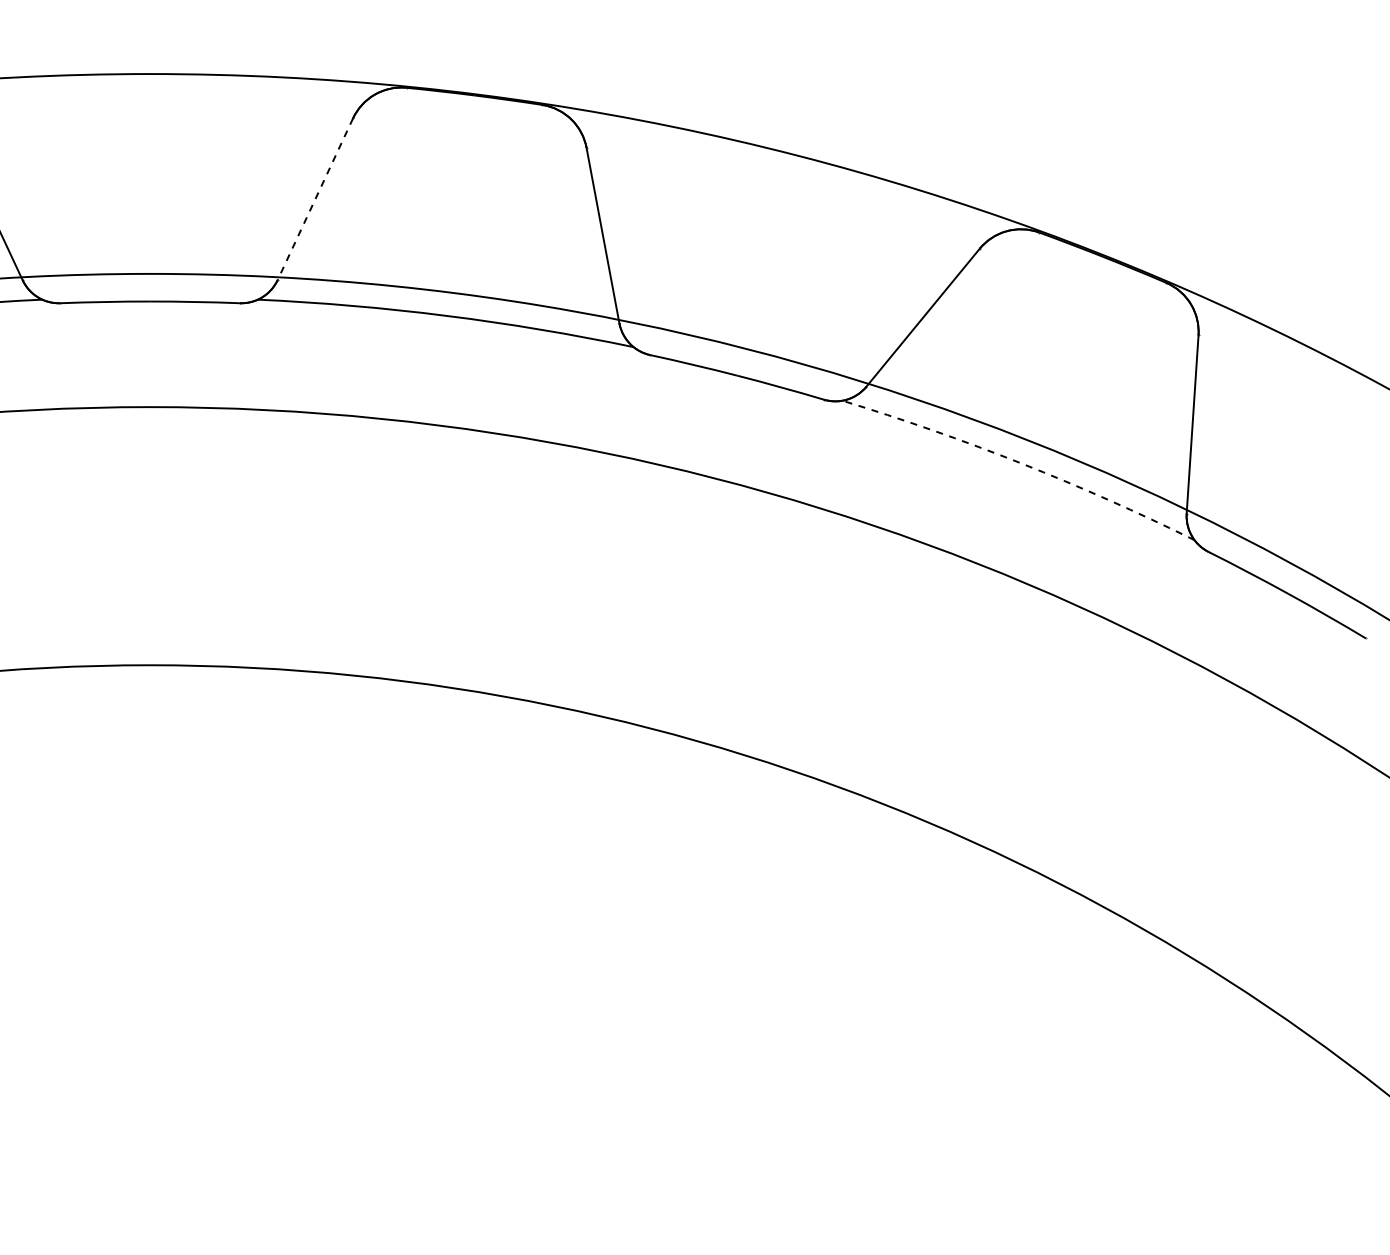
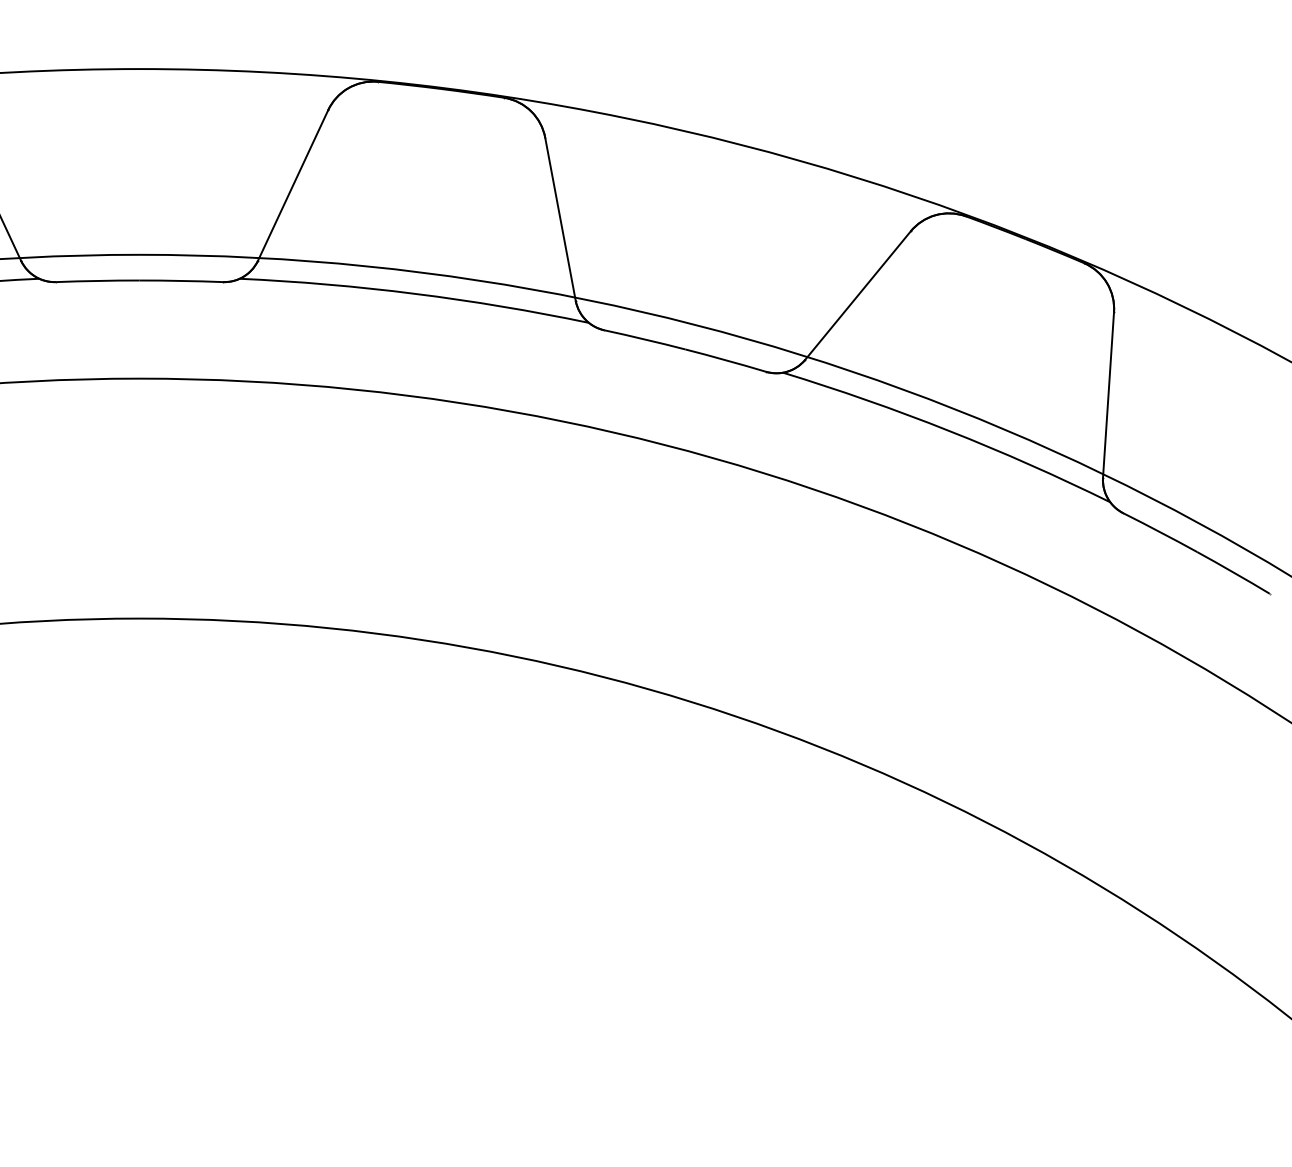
line: (315, 199) -> (293, 185), dashed -> solid
arc: (1021, 463) -> (949, 431), dashed -> solid

